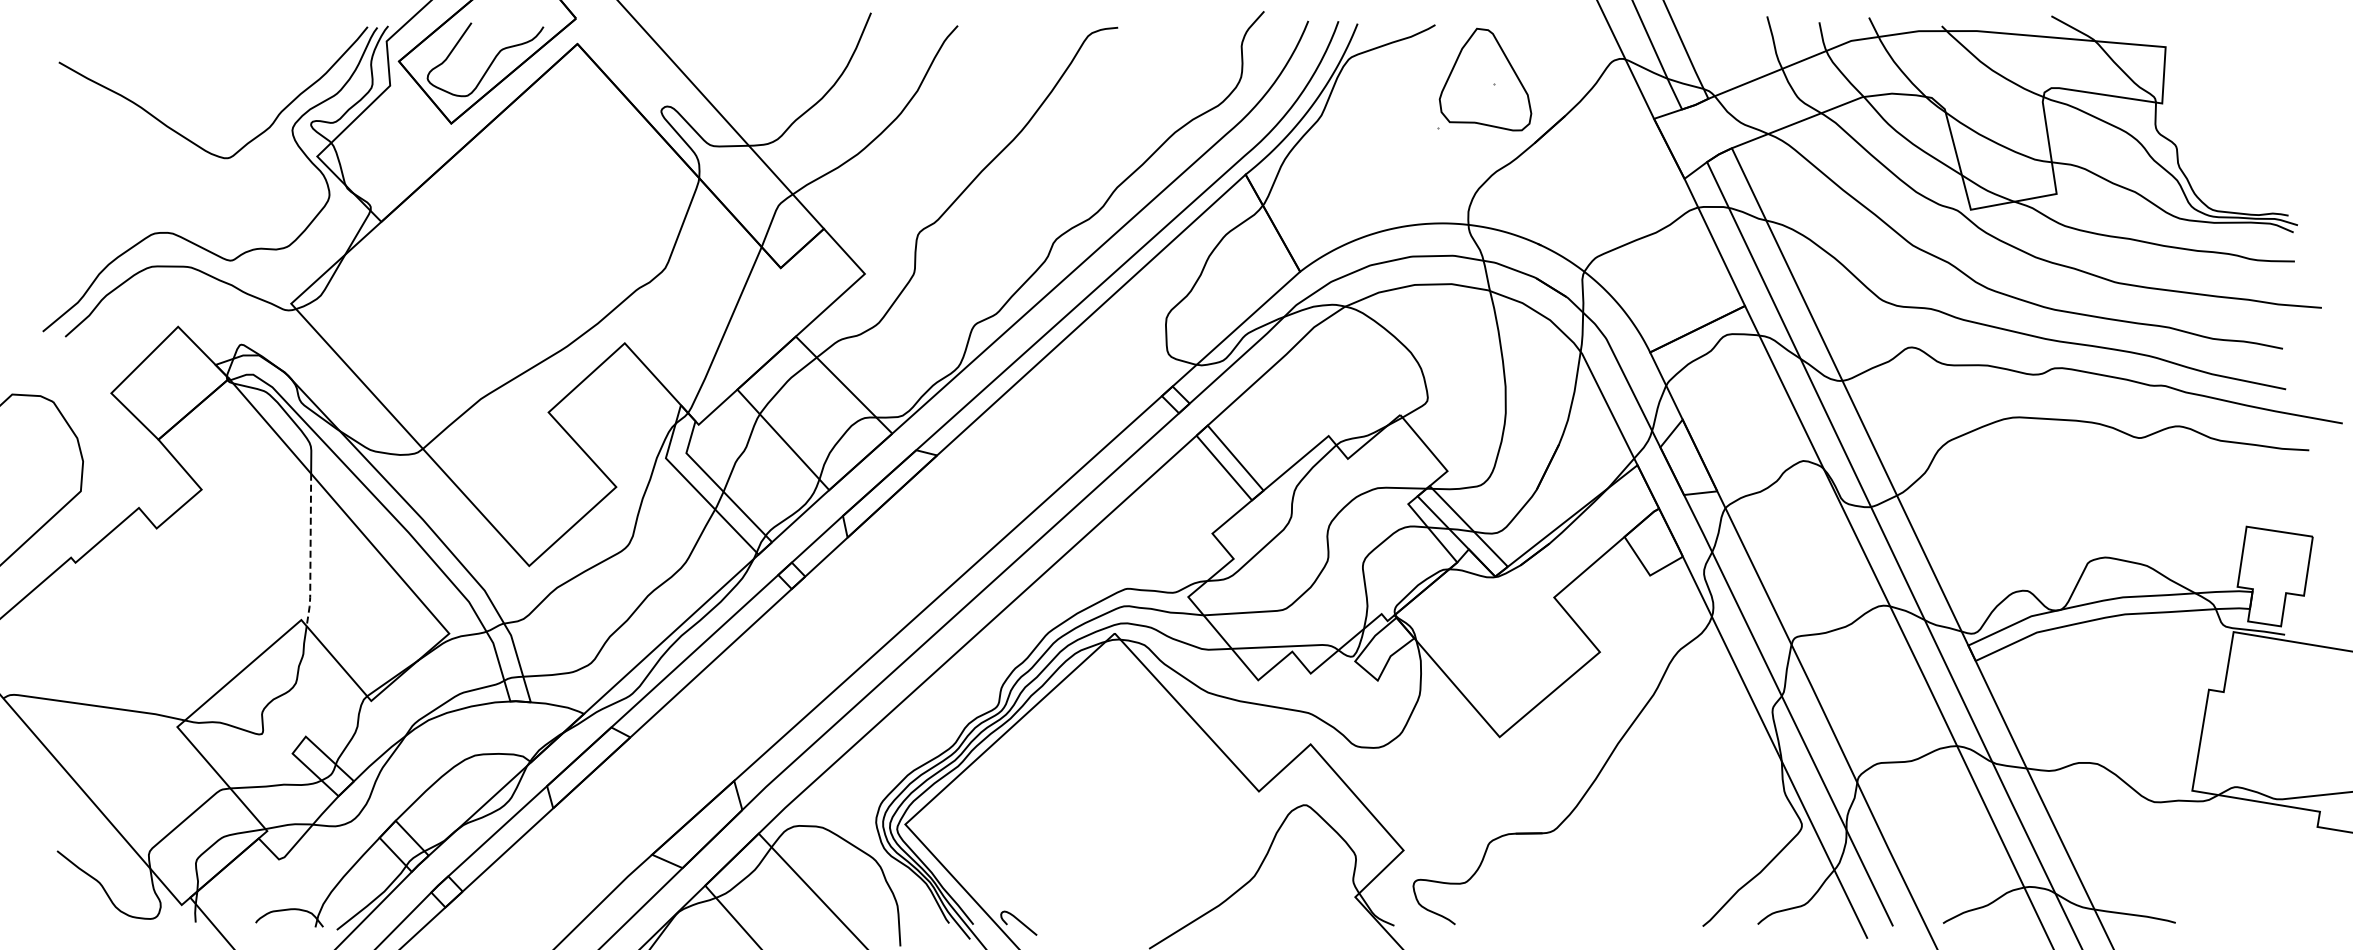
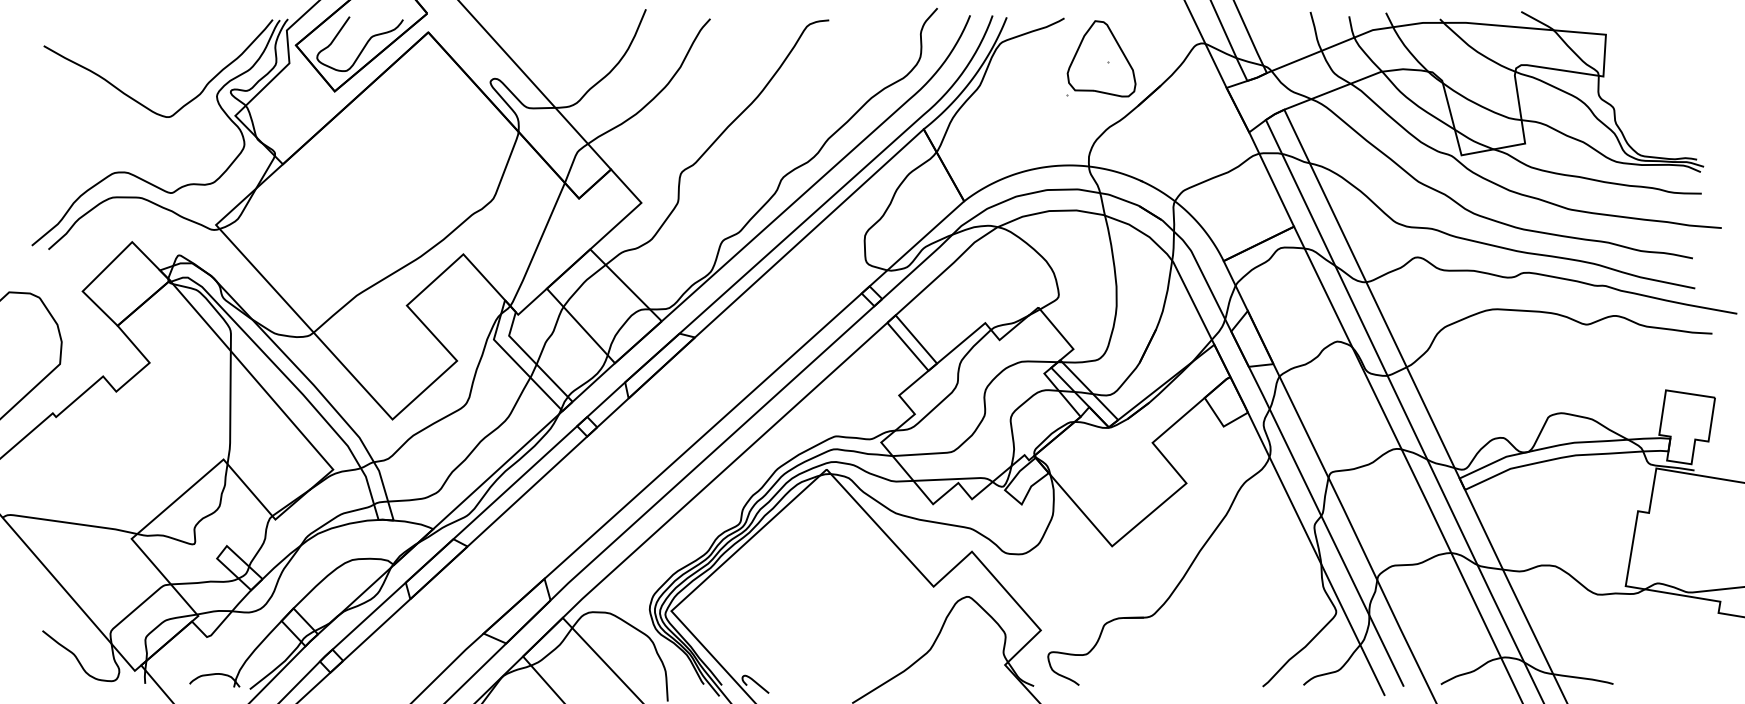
line: (310, 552) -> (230, 409), dashed -> solid

